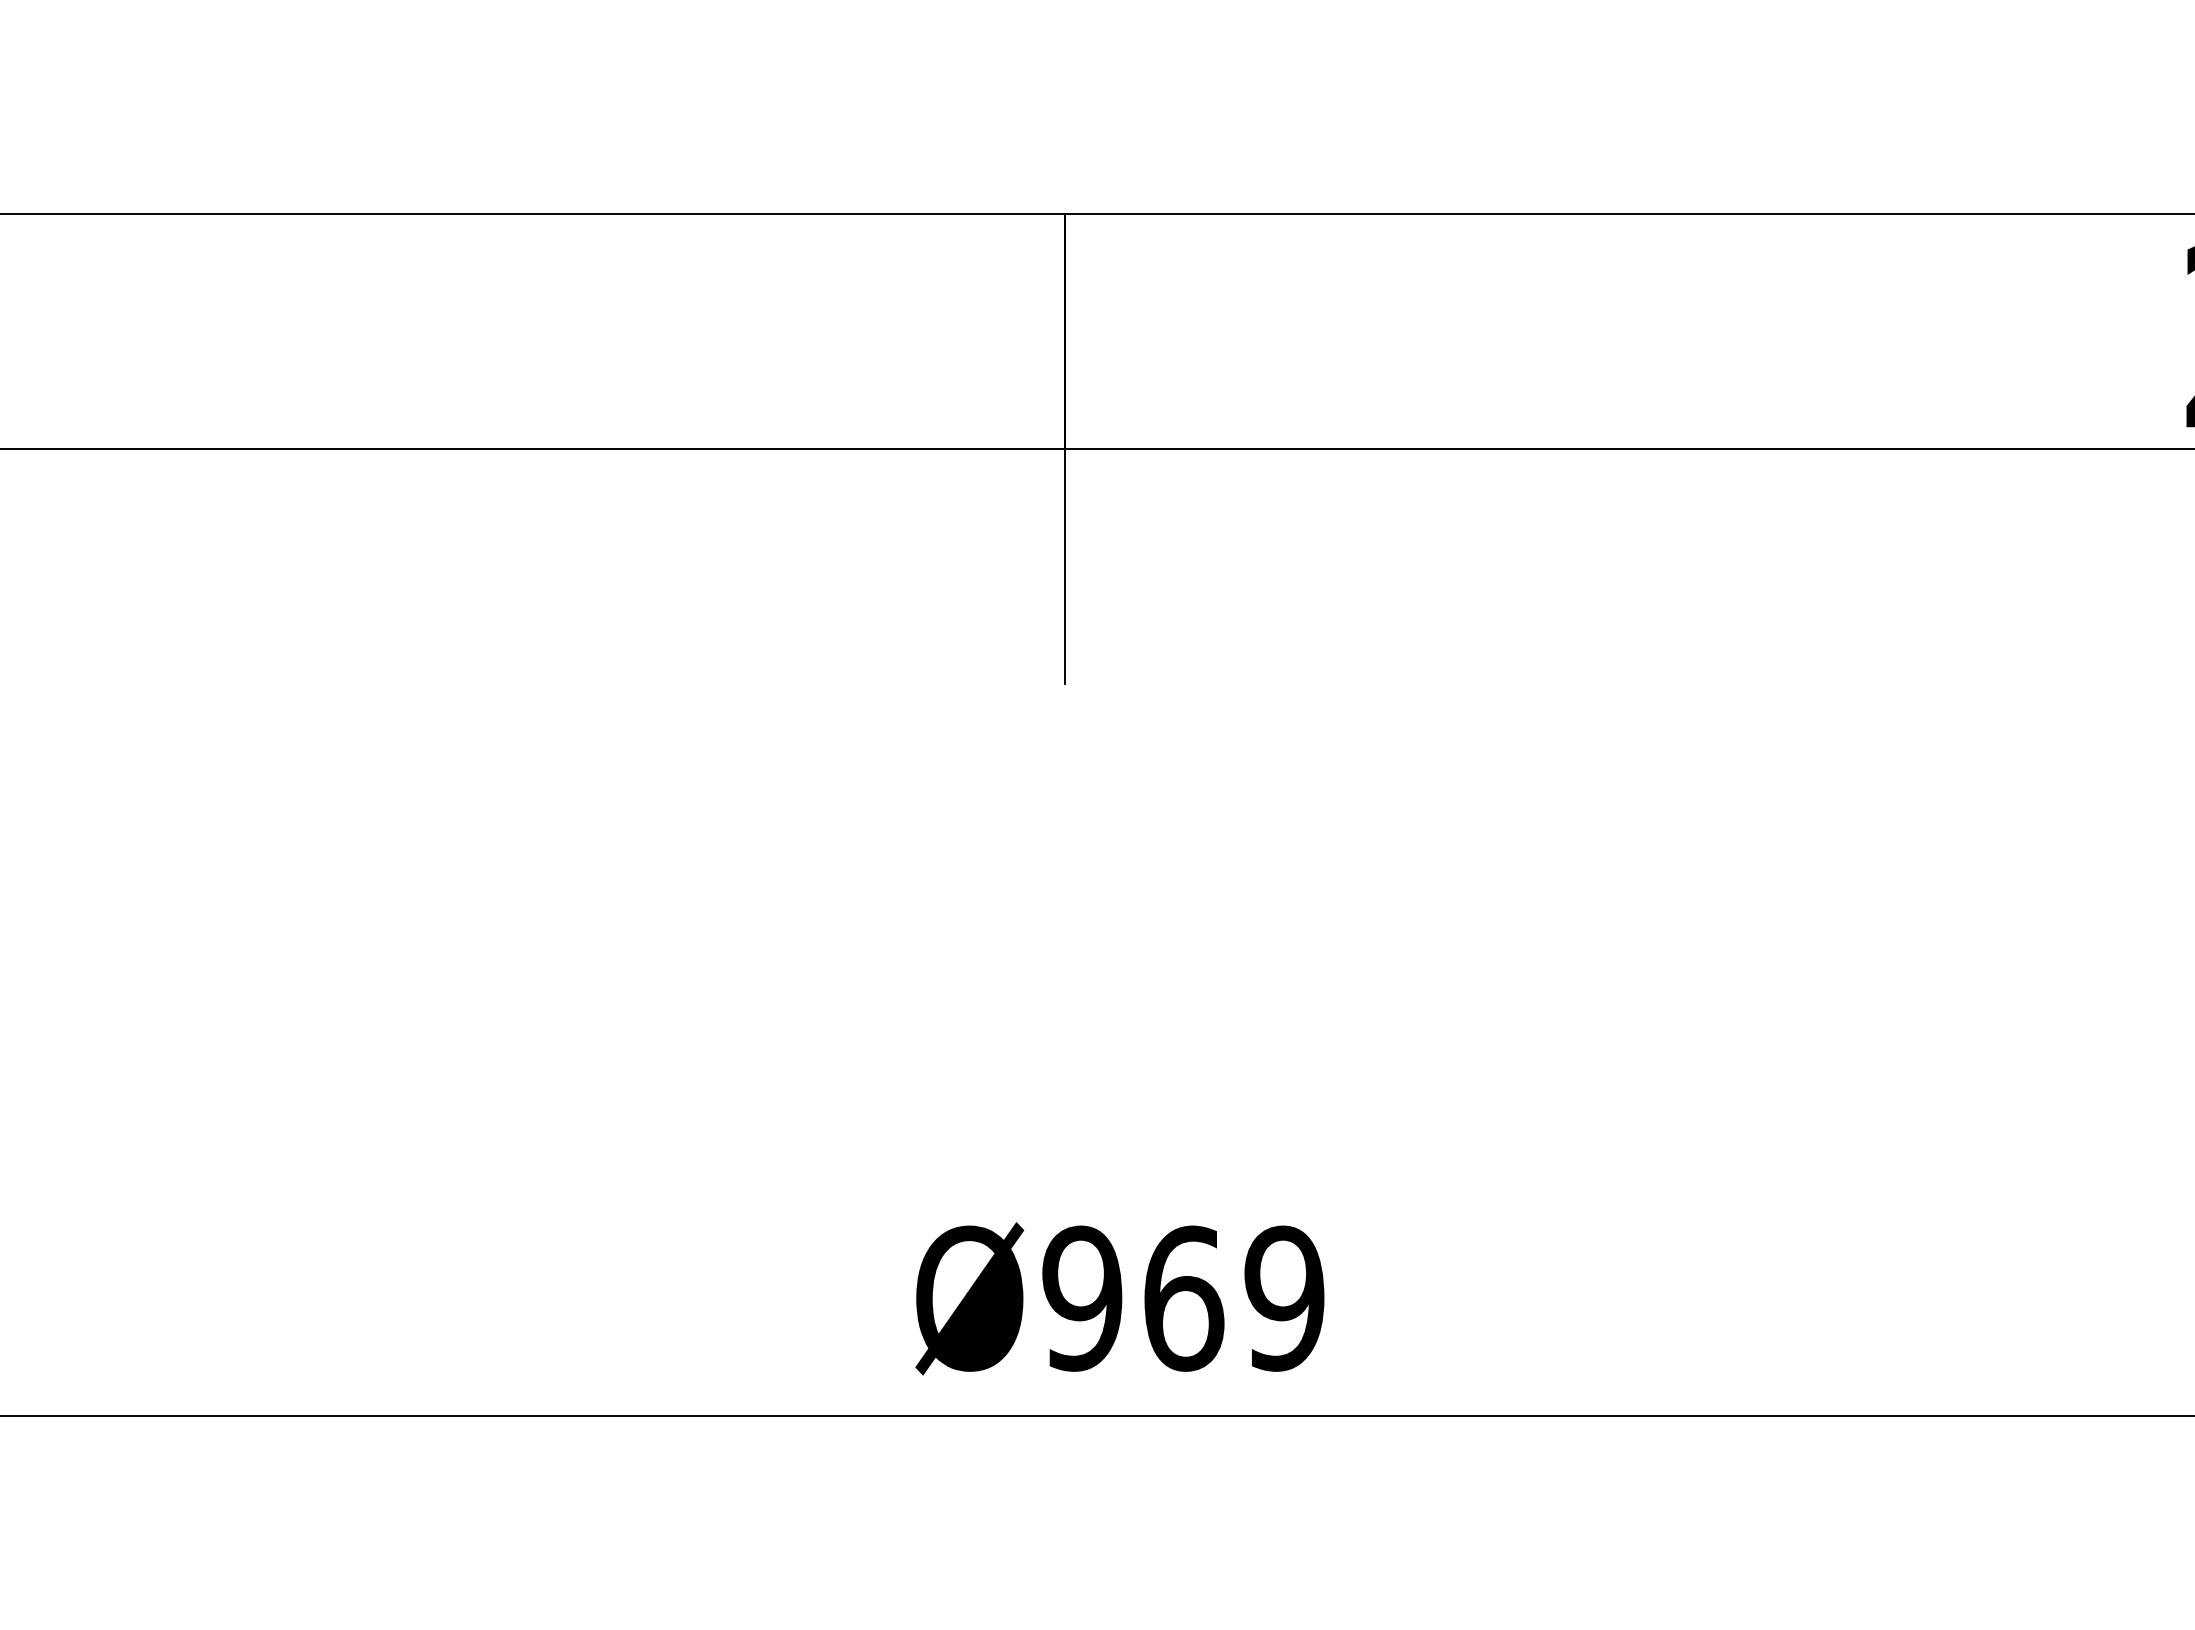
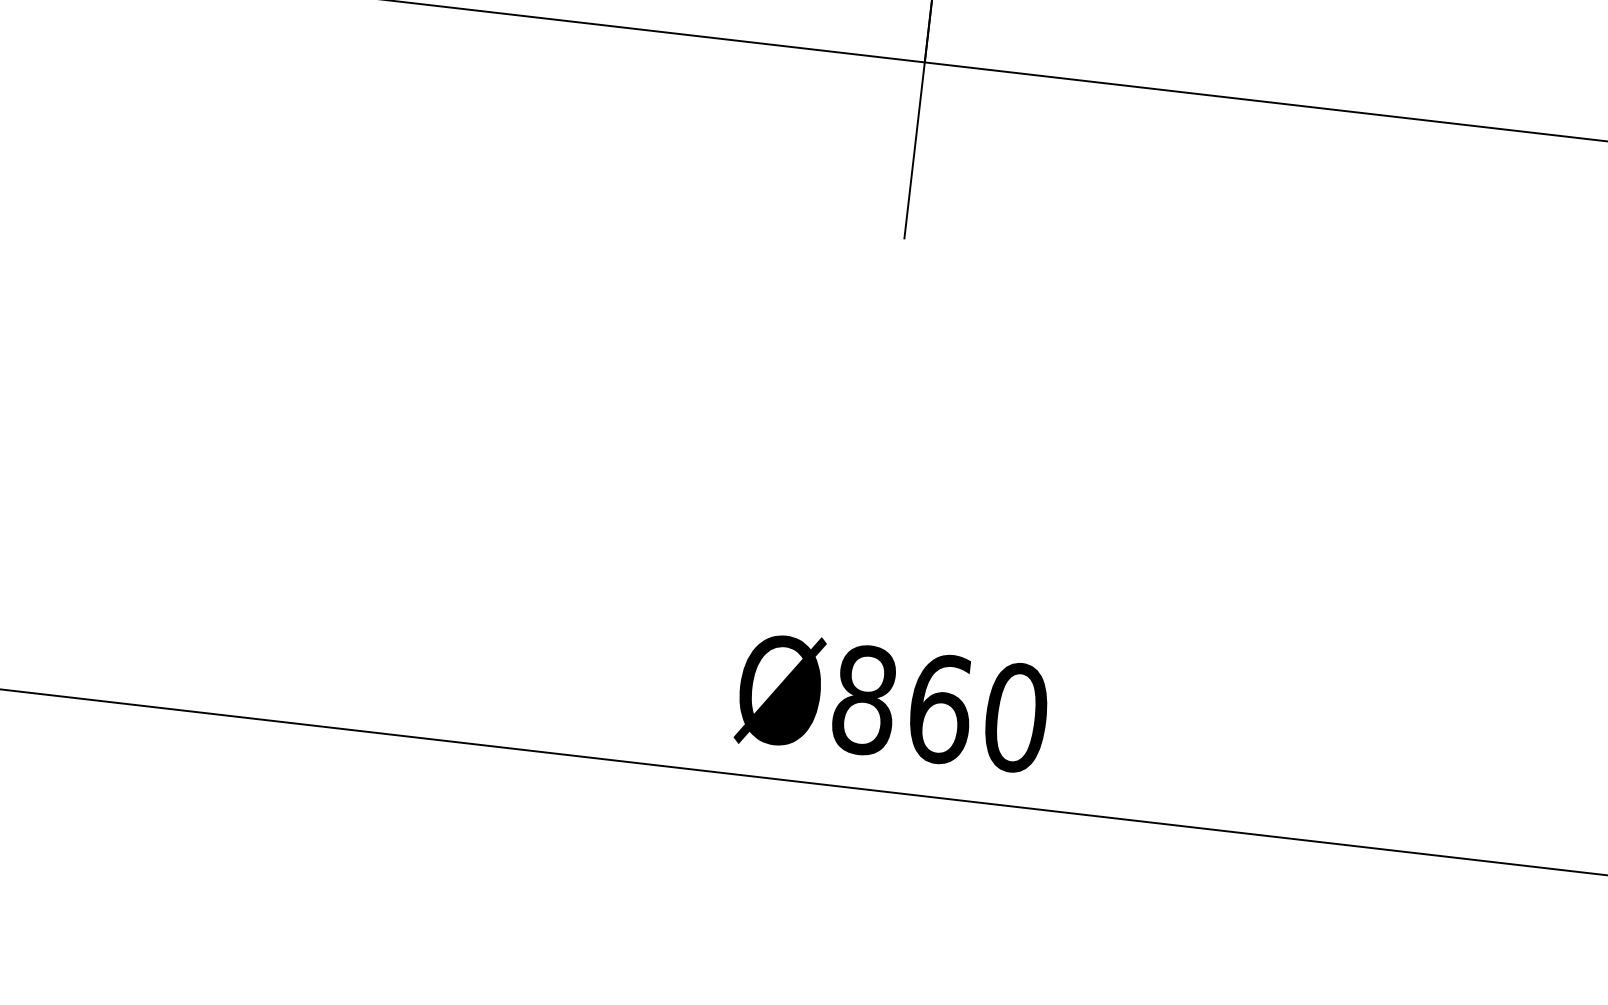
text: (1183, 1298) -> (940, 708), Ø969 -> Ø860

